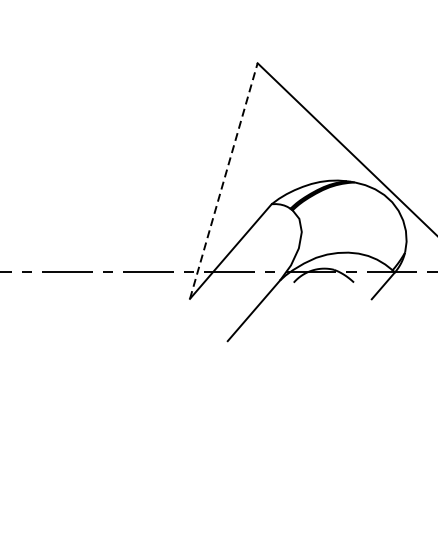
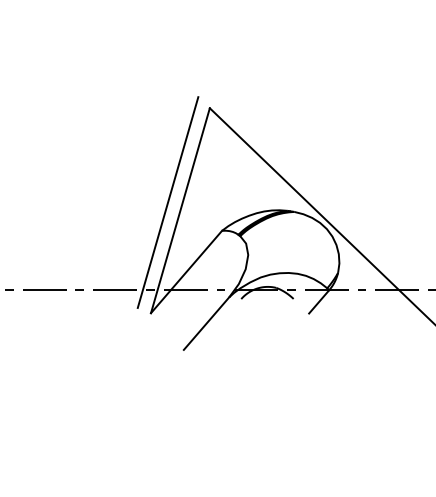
line: (208, 171) -> (167, 202), added
line: (223, 180) -> (180, 210), dashed -> solid

